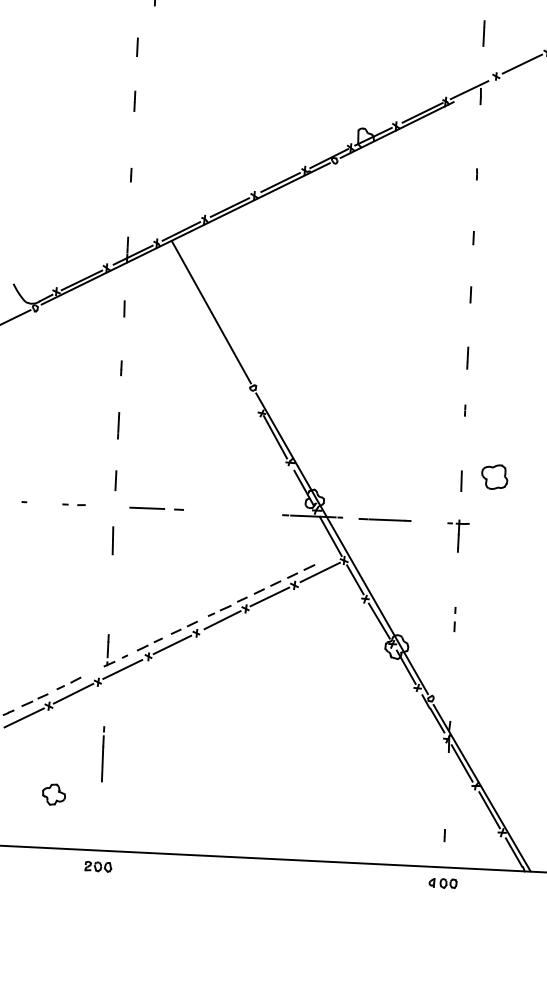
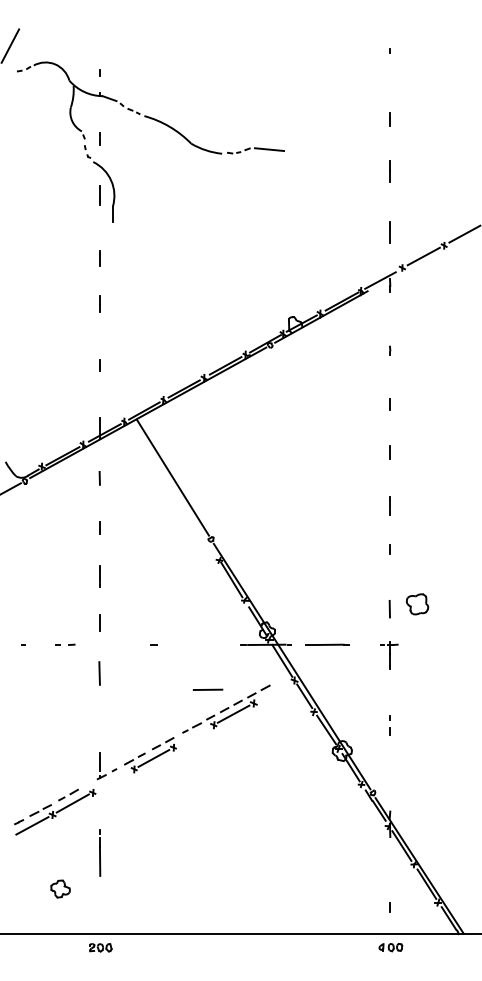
line: (146, 507) -> (207, 689), moved
line: (319, 572) -> (274, 691), removed
line: (222, 619) -> (194, 735), removed
line: (123, 668) -> (113, 780), removed

